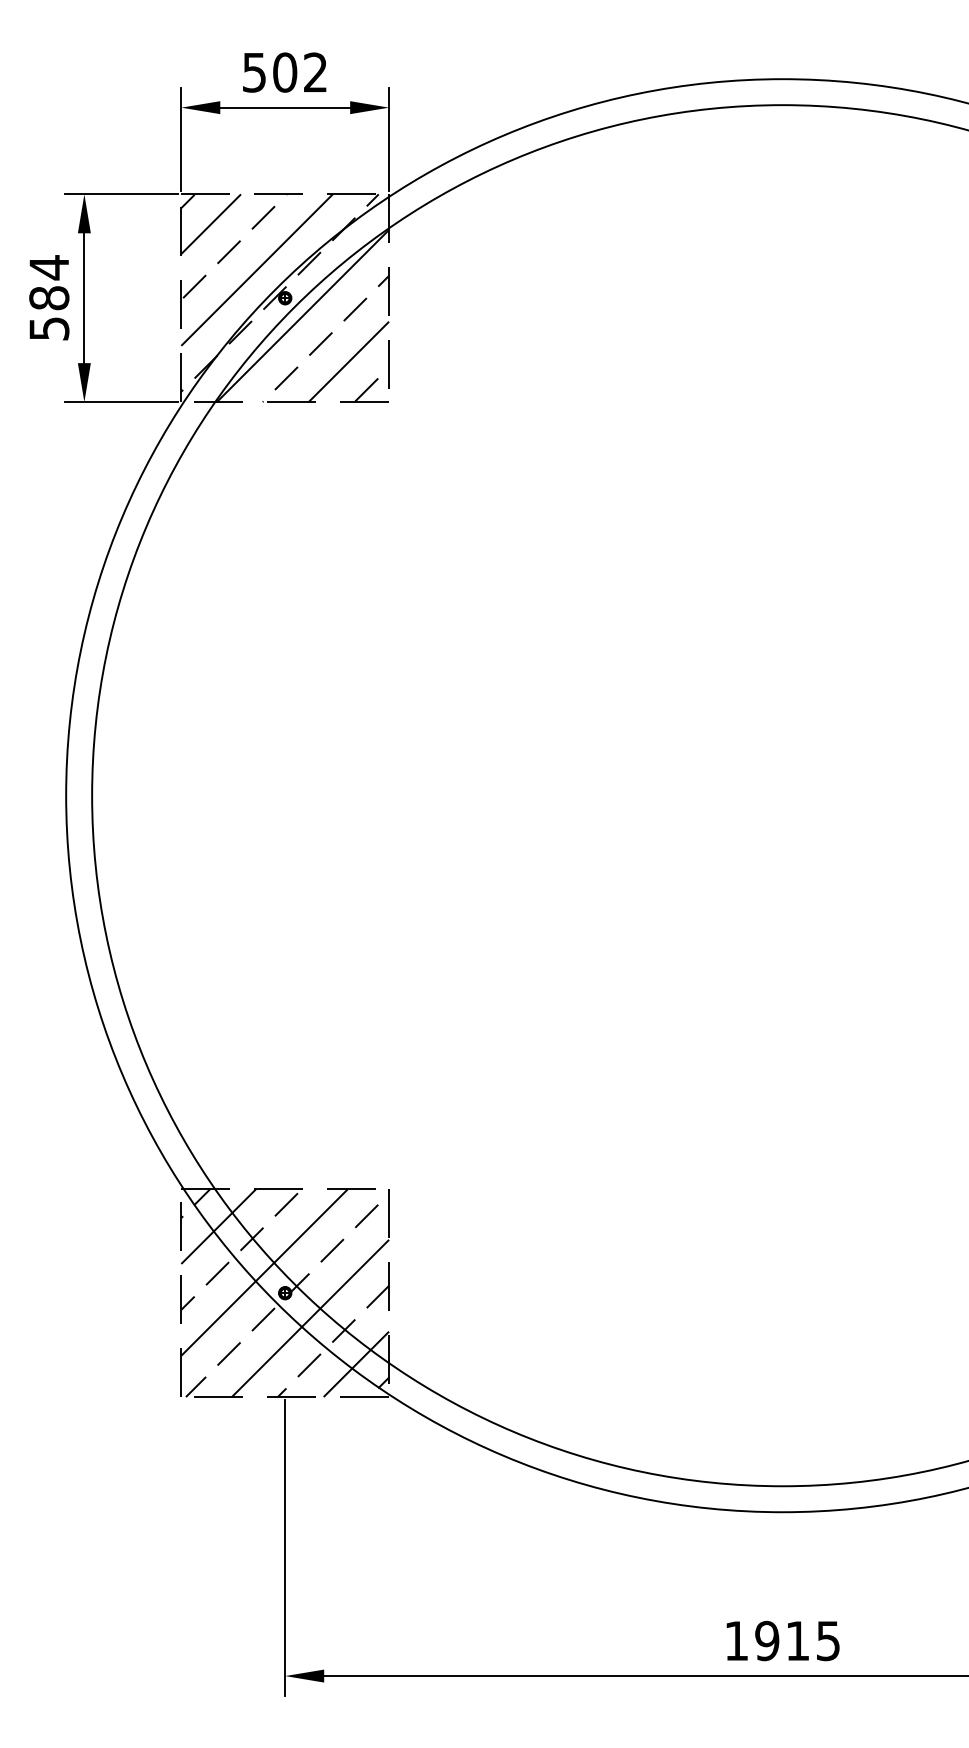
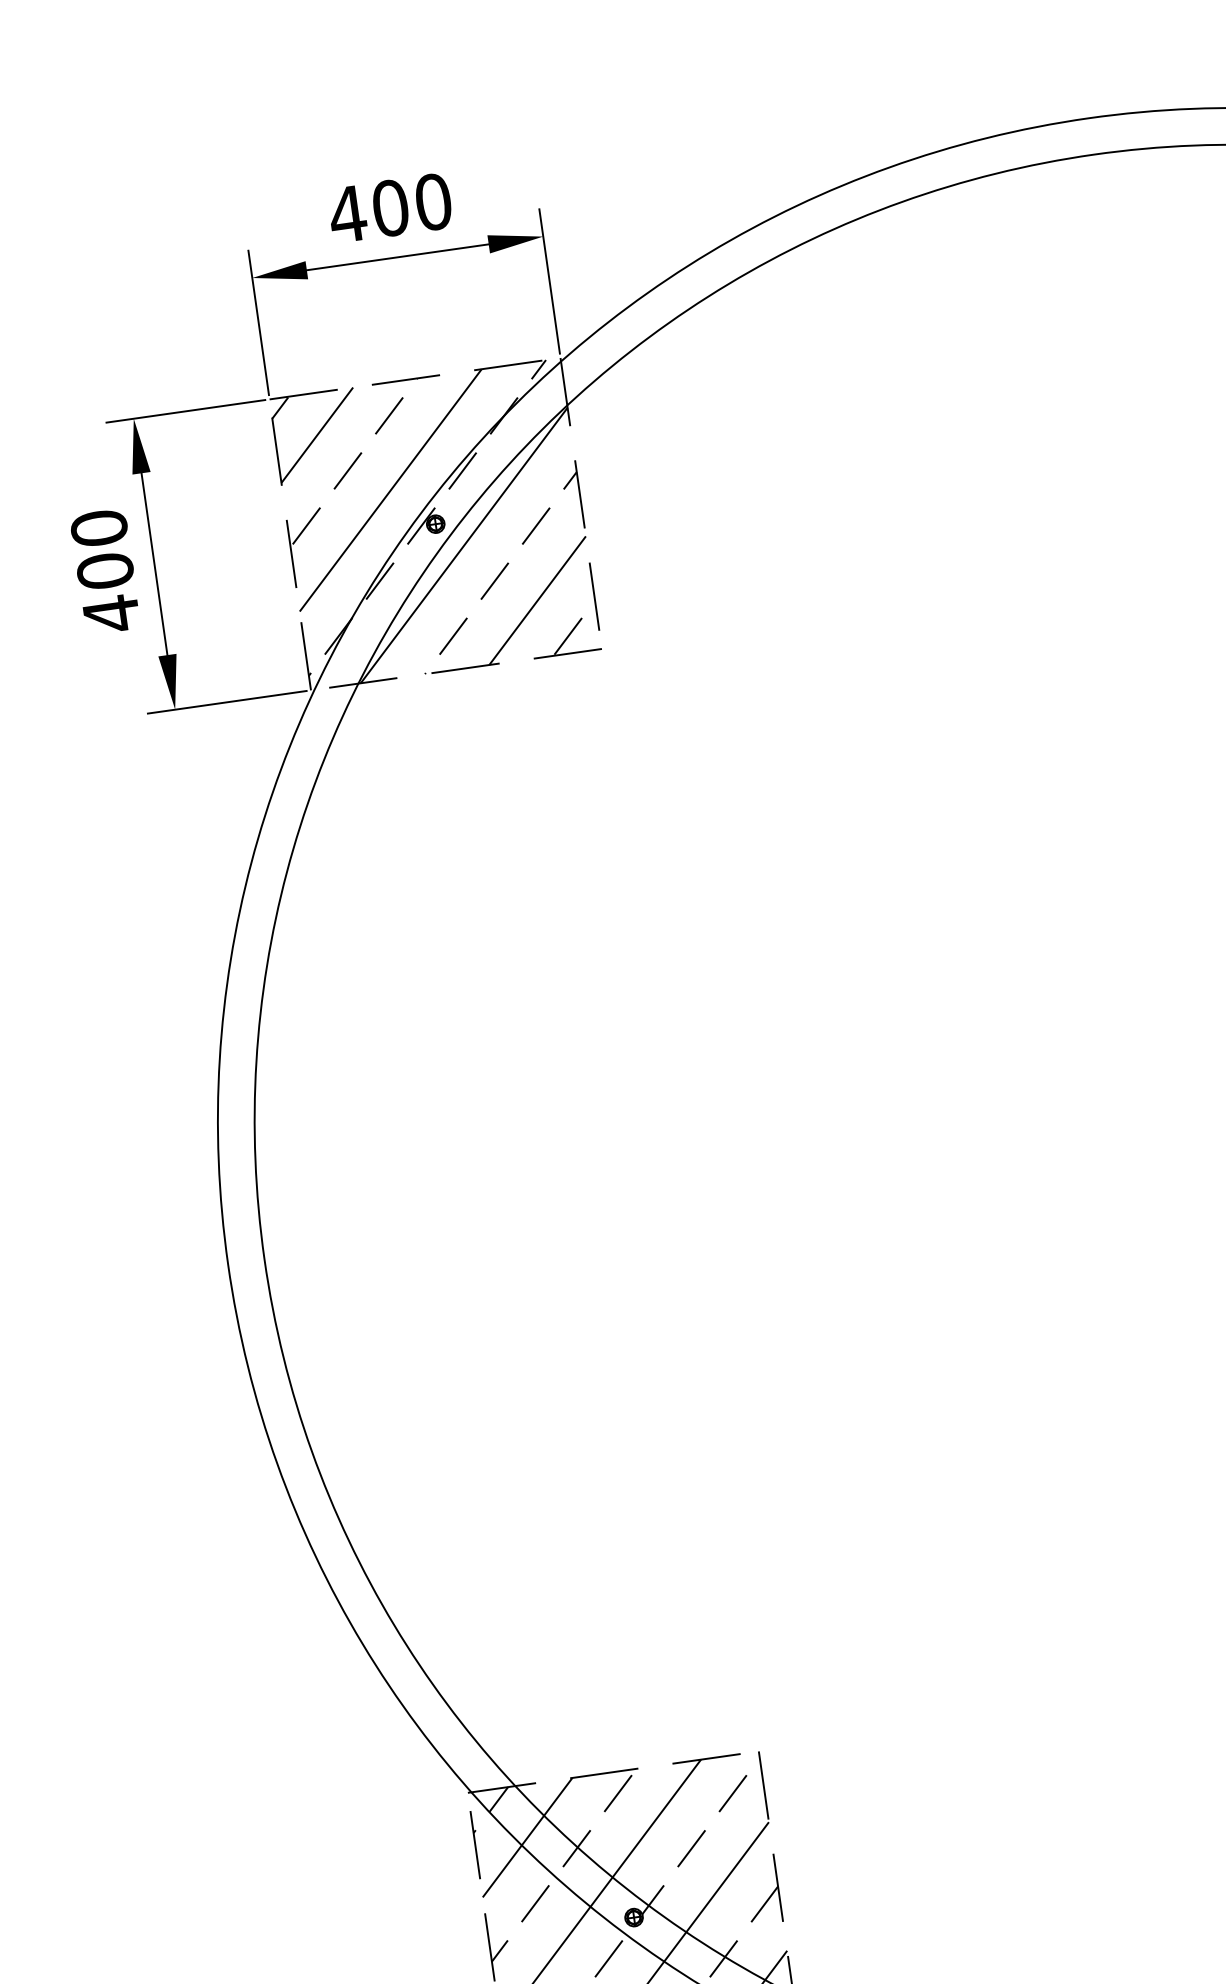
text: (284, 72) -> (389, 208), 502 -> 400
text: (49, 298) -> (105, 571), 584 -> 400

